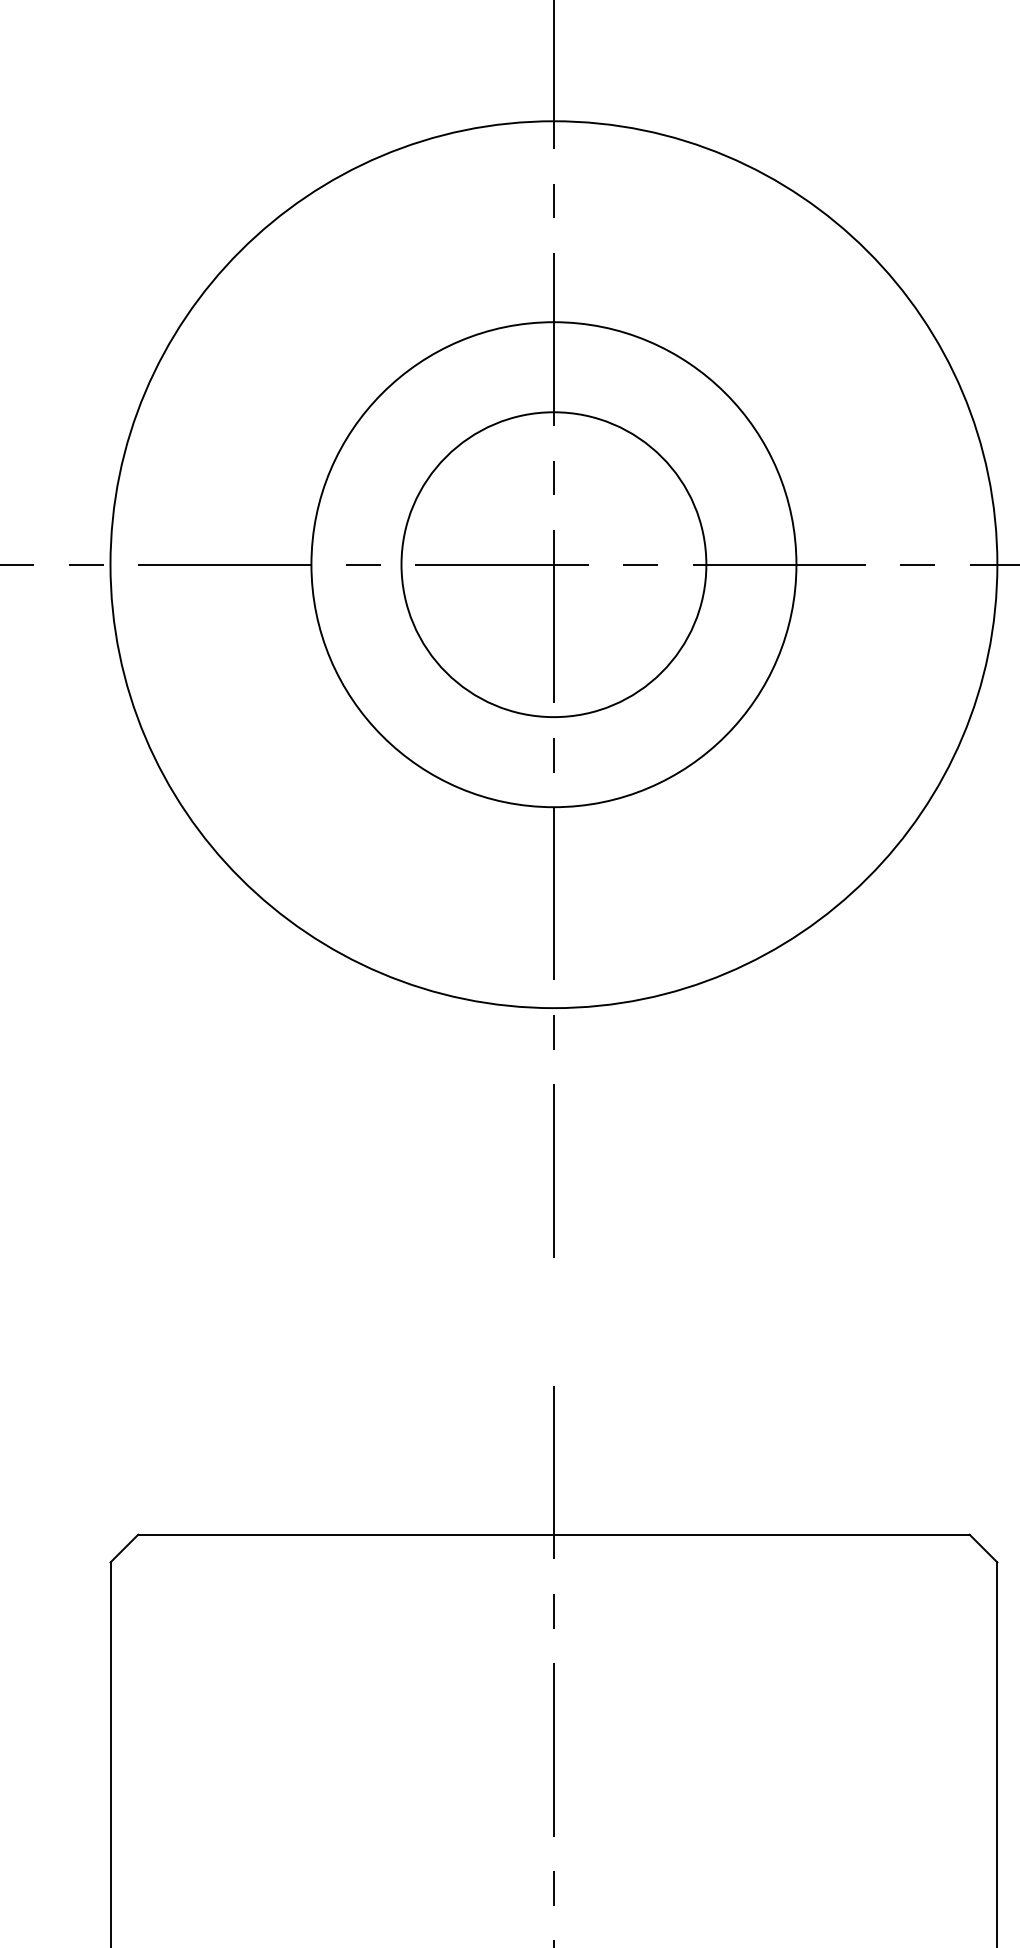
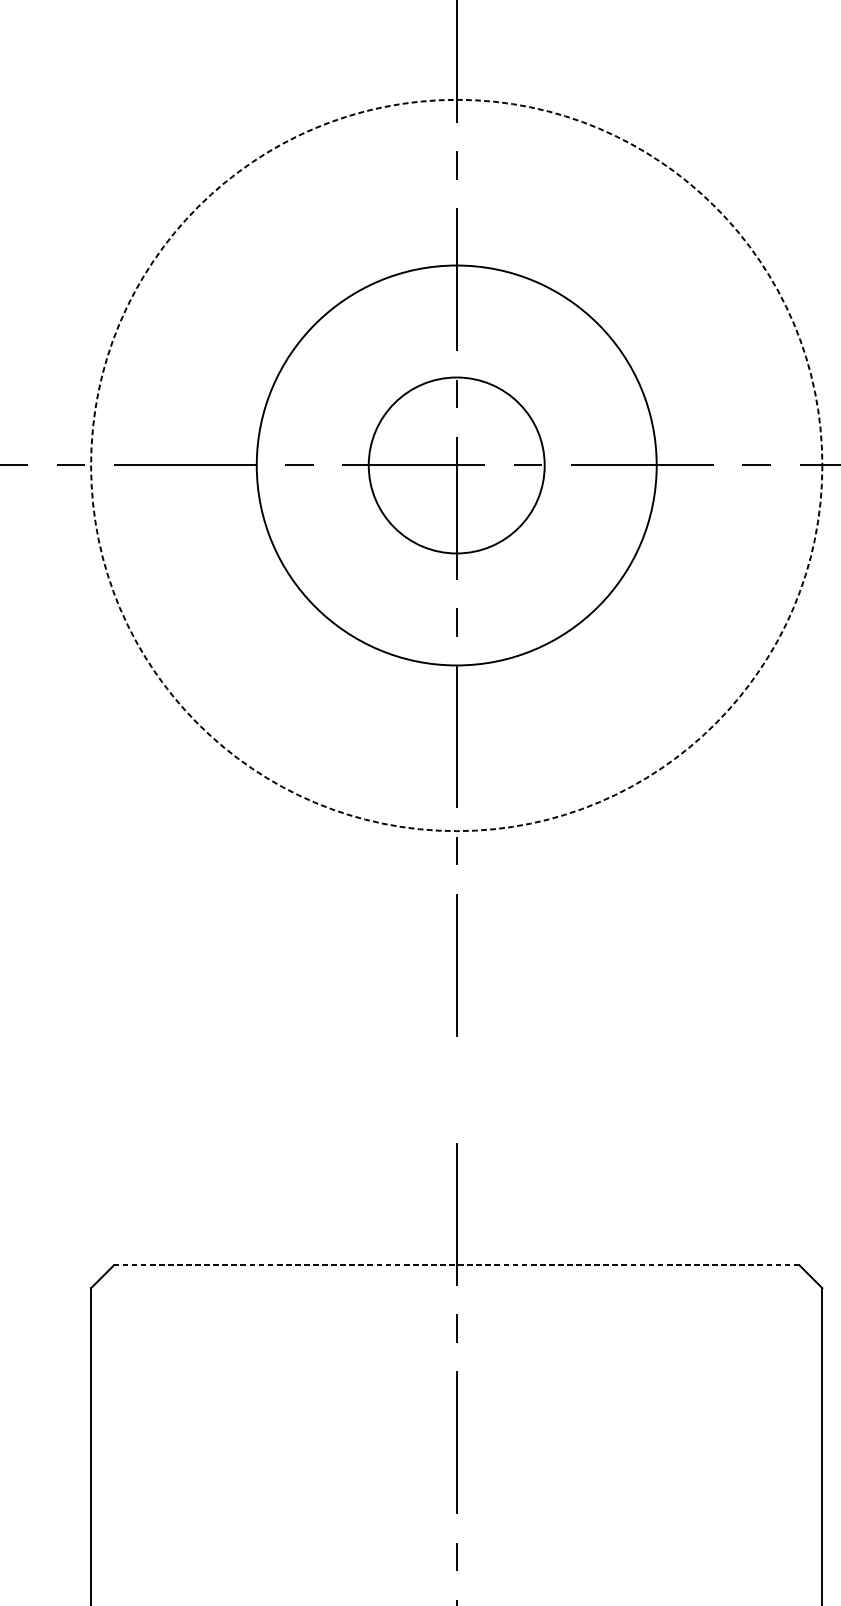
circle: (553, 564) -> (456, 465), size x0.7
circle: (553, 564) -> (456, 465), solid -> dashed
line: (553, 1534) -> (456, 1265), solid -> dashed

